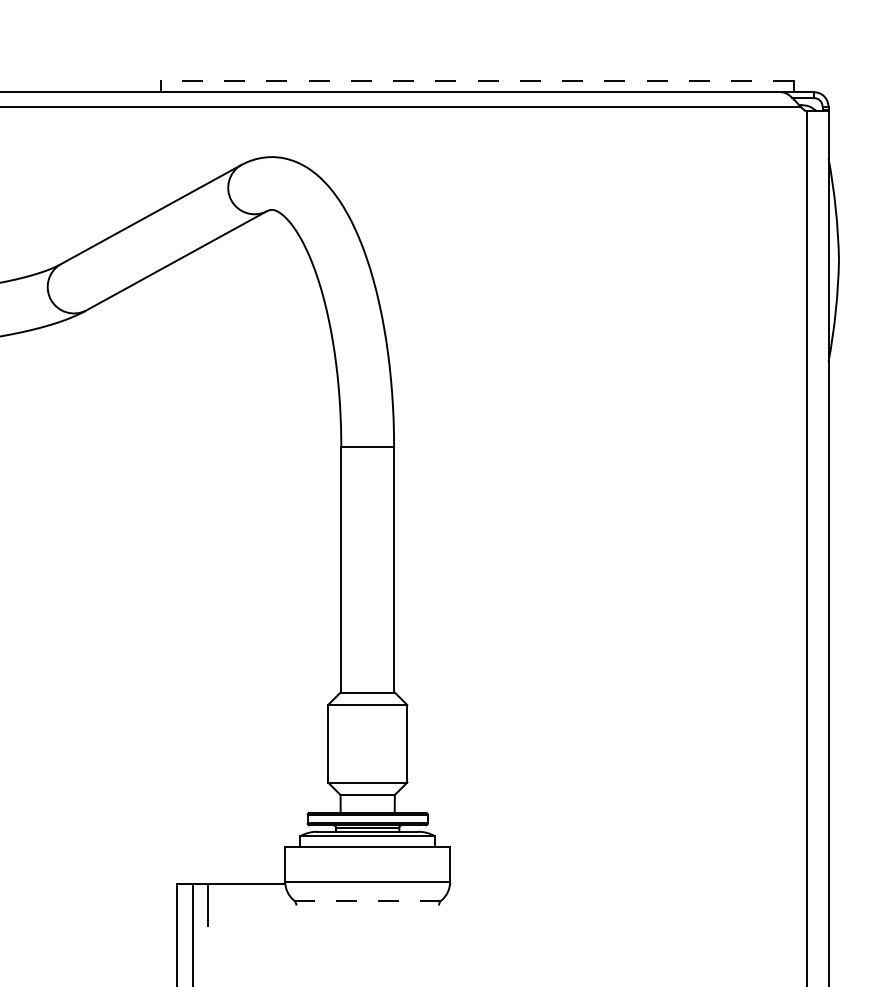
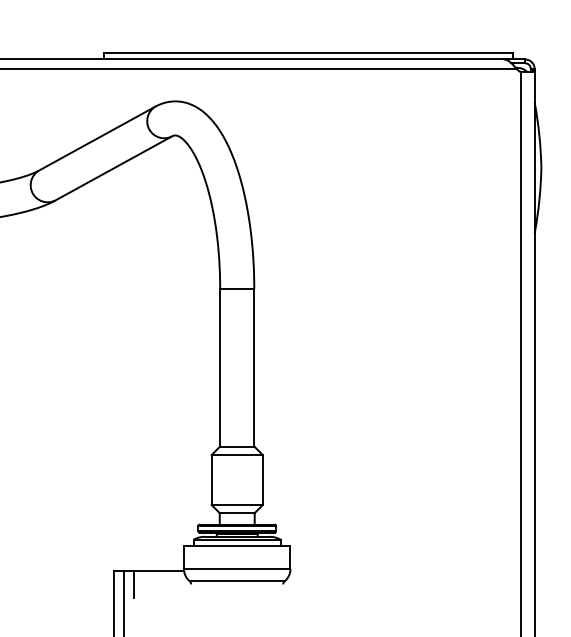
line: (476, 81) -> (307, 52), dashed -> solid
line: (366, 900) -> (236, 581), dashed -> solid

